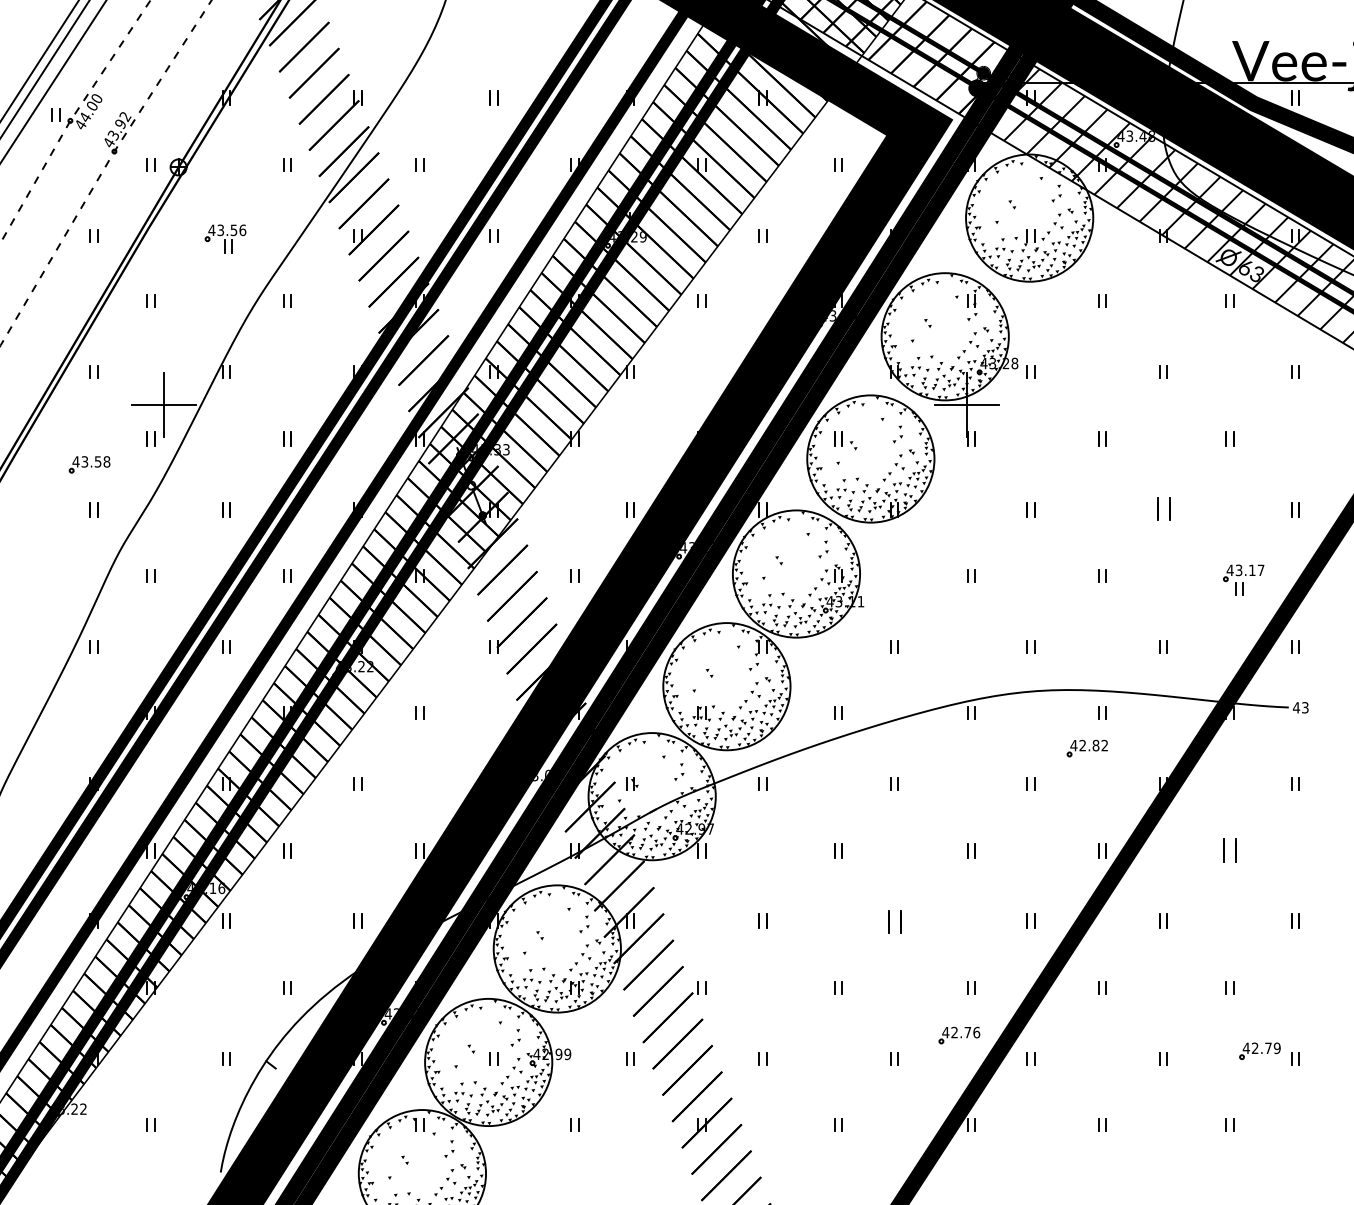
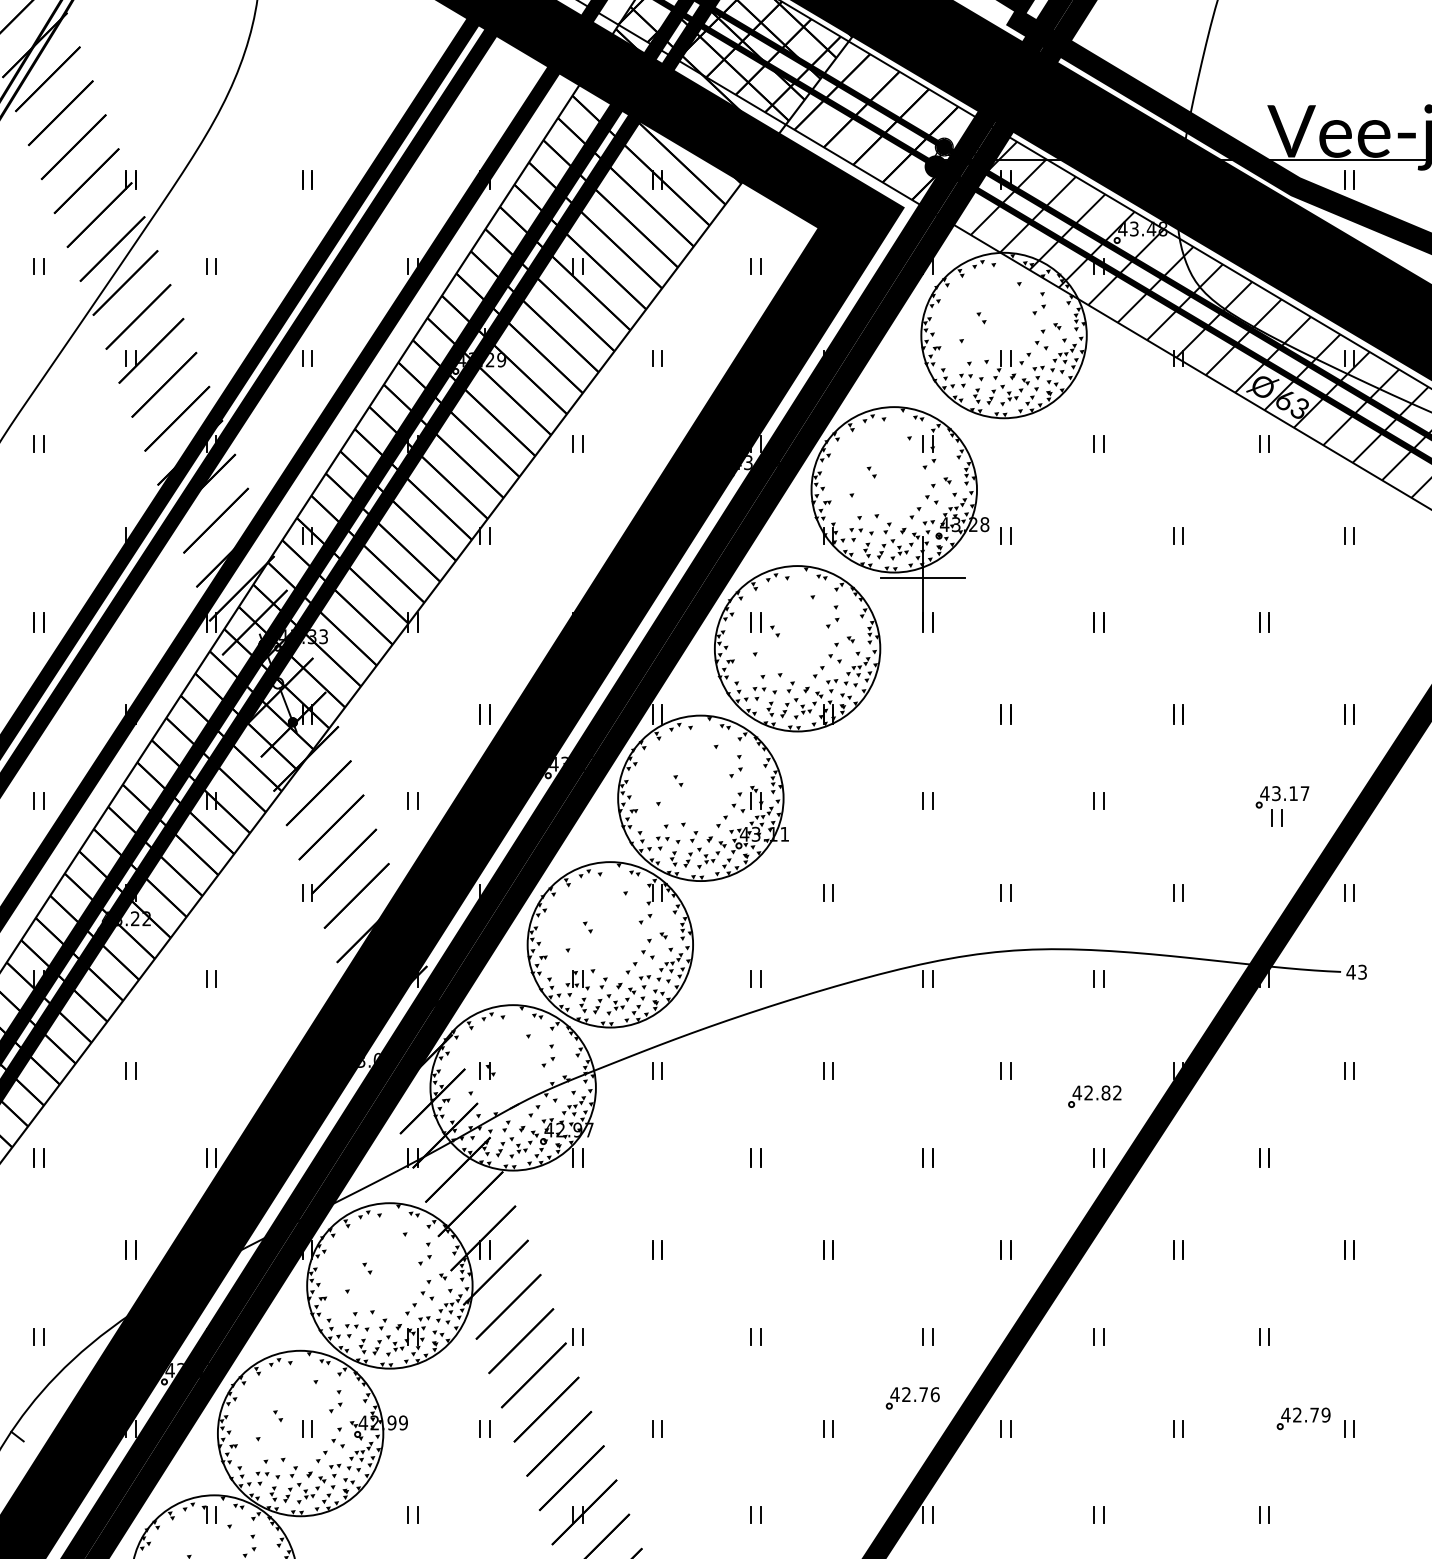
part: (1163, 509) -> (1178, 714), size x0.62
part: (1086, 748) -> (1093, 1096), moved
part: (1229, 850) -> (1263, 1157), size x0.62
part: (894, 920) -> (828, 1248), size x0.62

